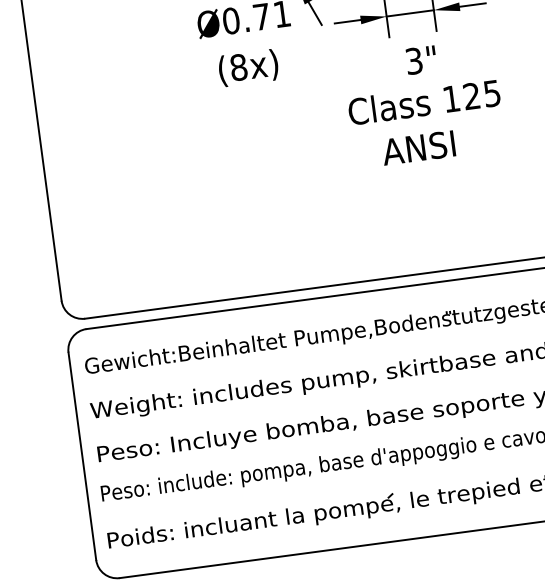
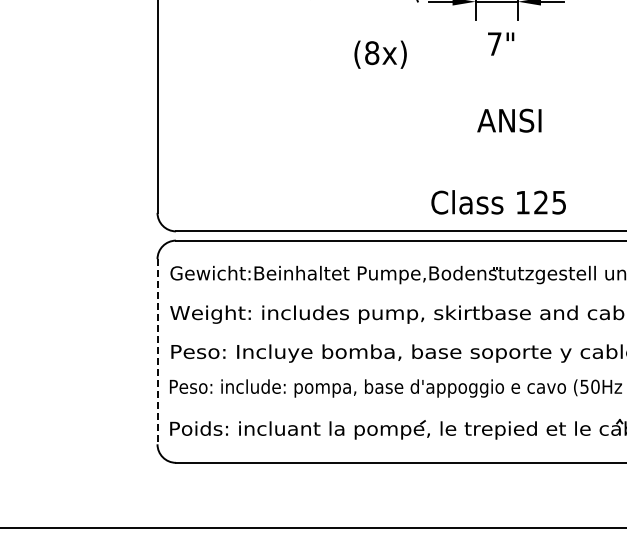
text: (413, 60) -> (494, 43), 3" -> 7"
text: (248, 67) -> (380, 54), moved
text: (424, 102) -> (498, 202), moved
text: (418, 147) -> (509, 120), moved
line: (82, 456) -> (157, 351), solid -> dashed

